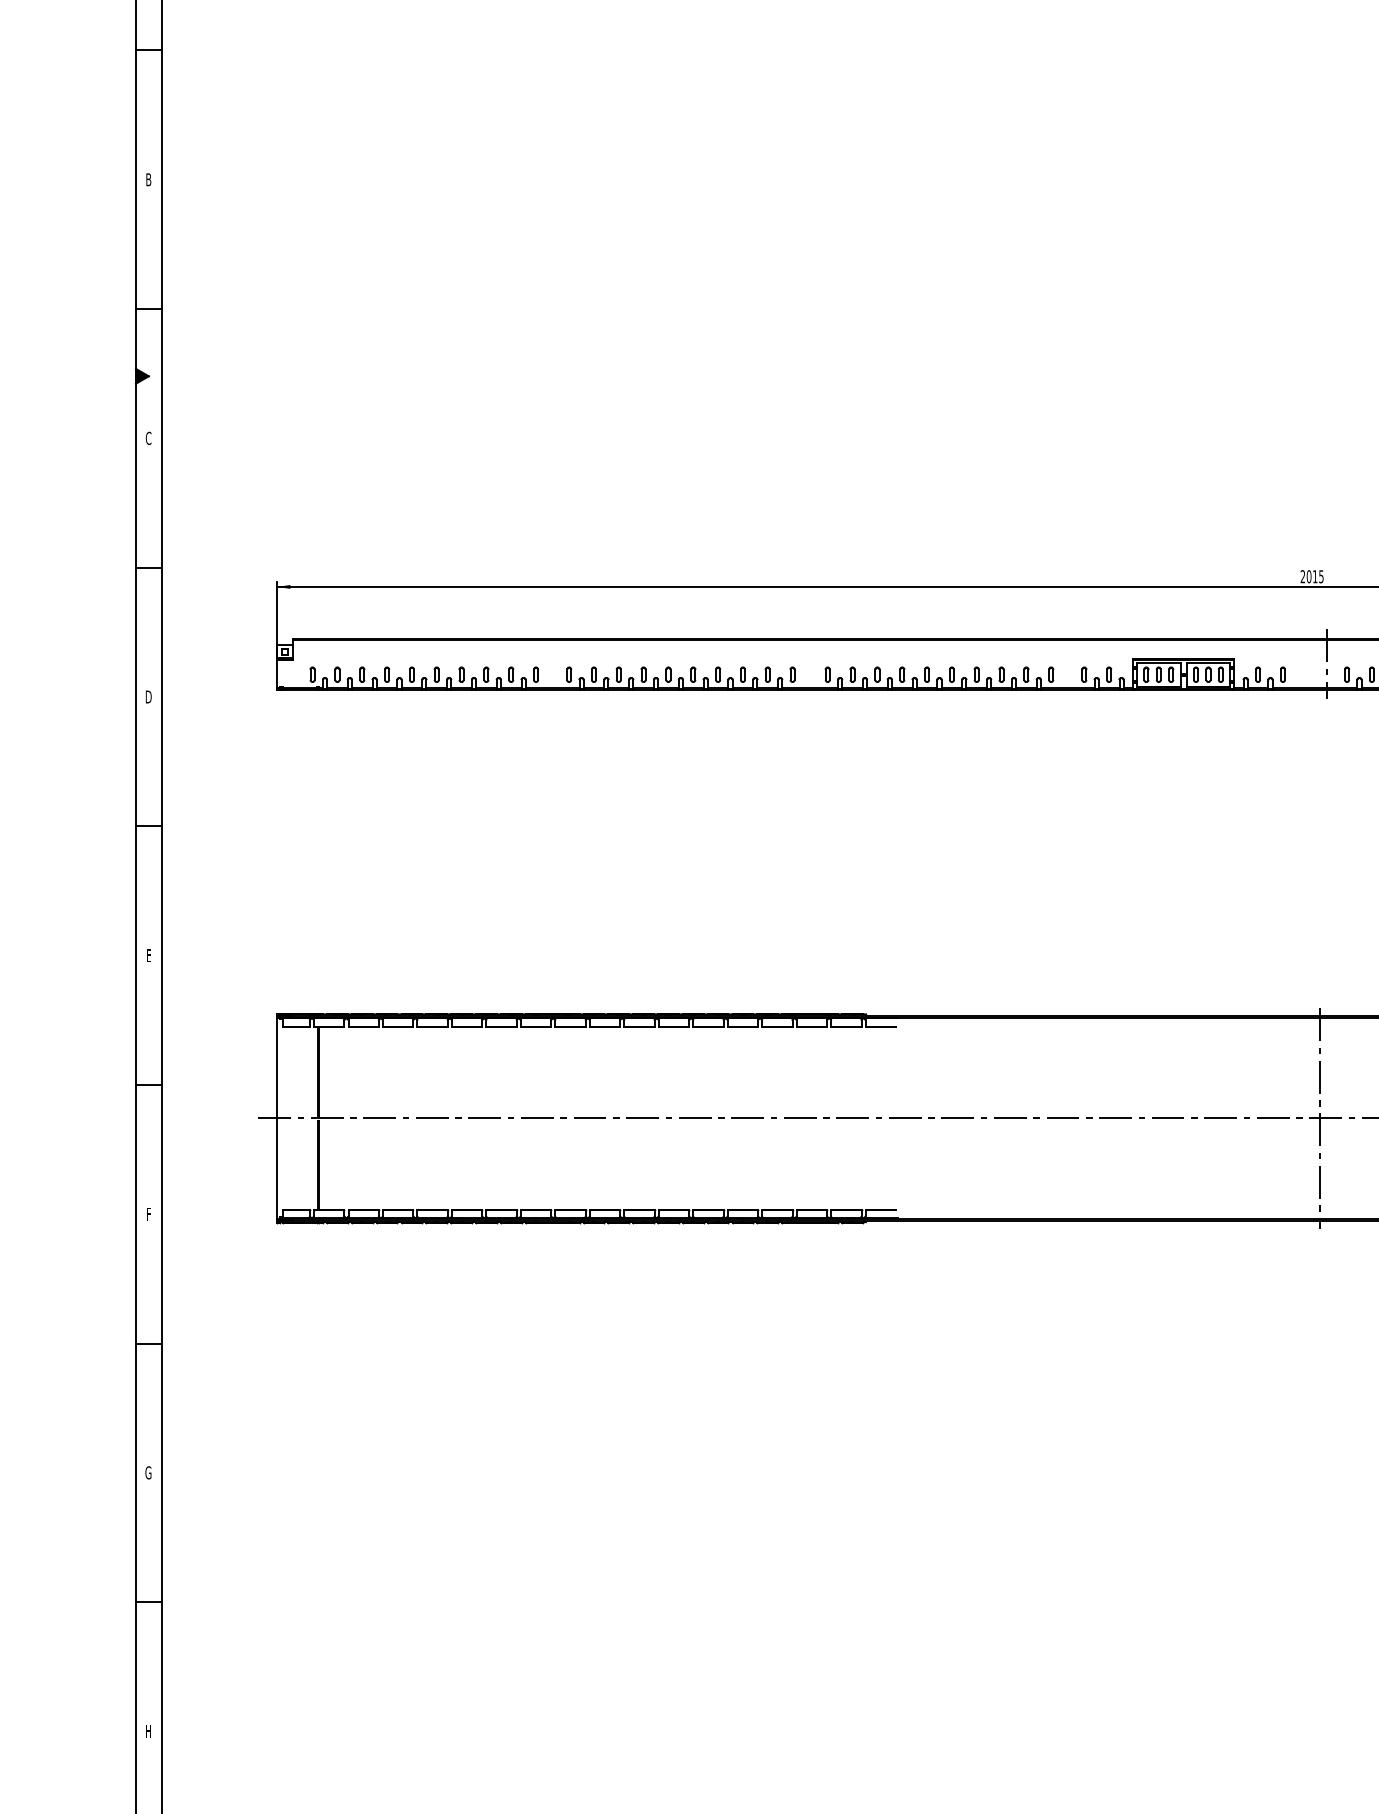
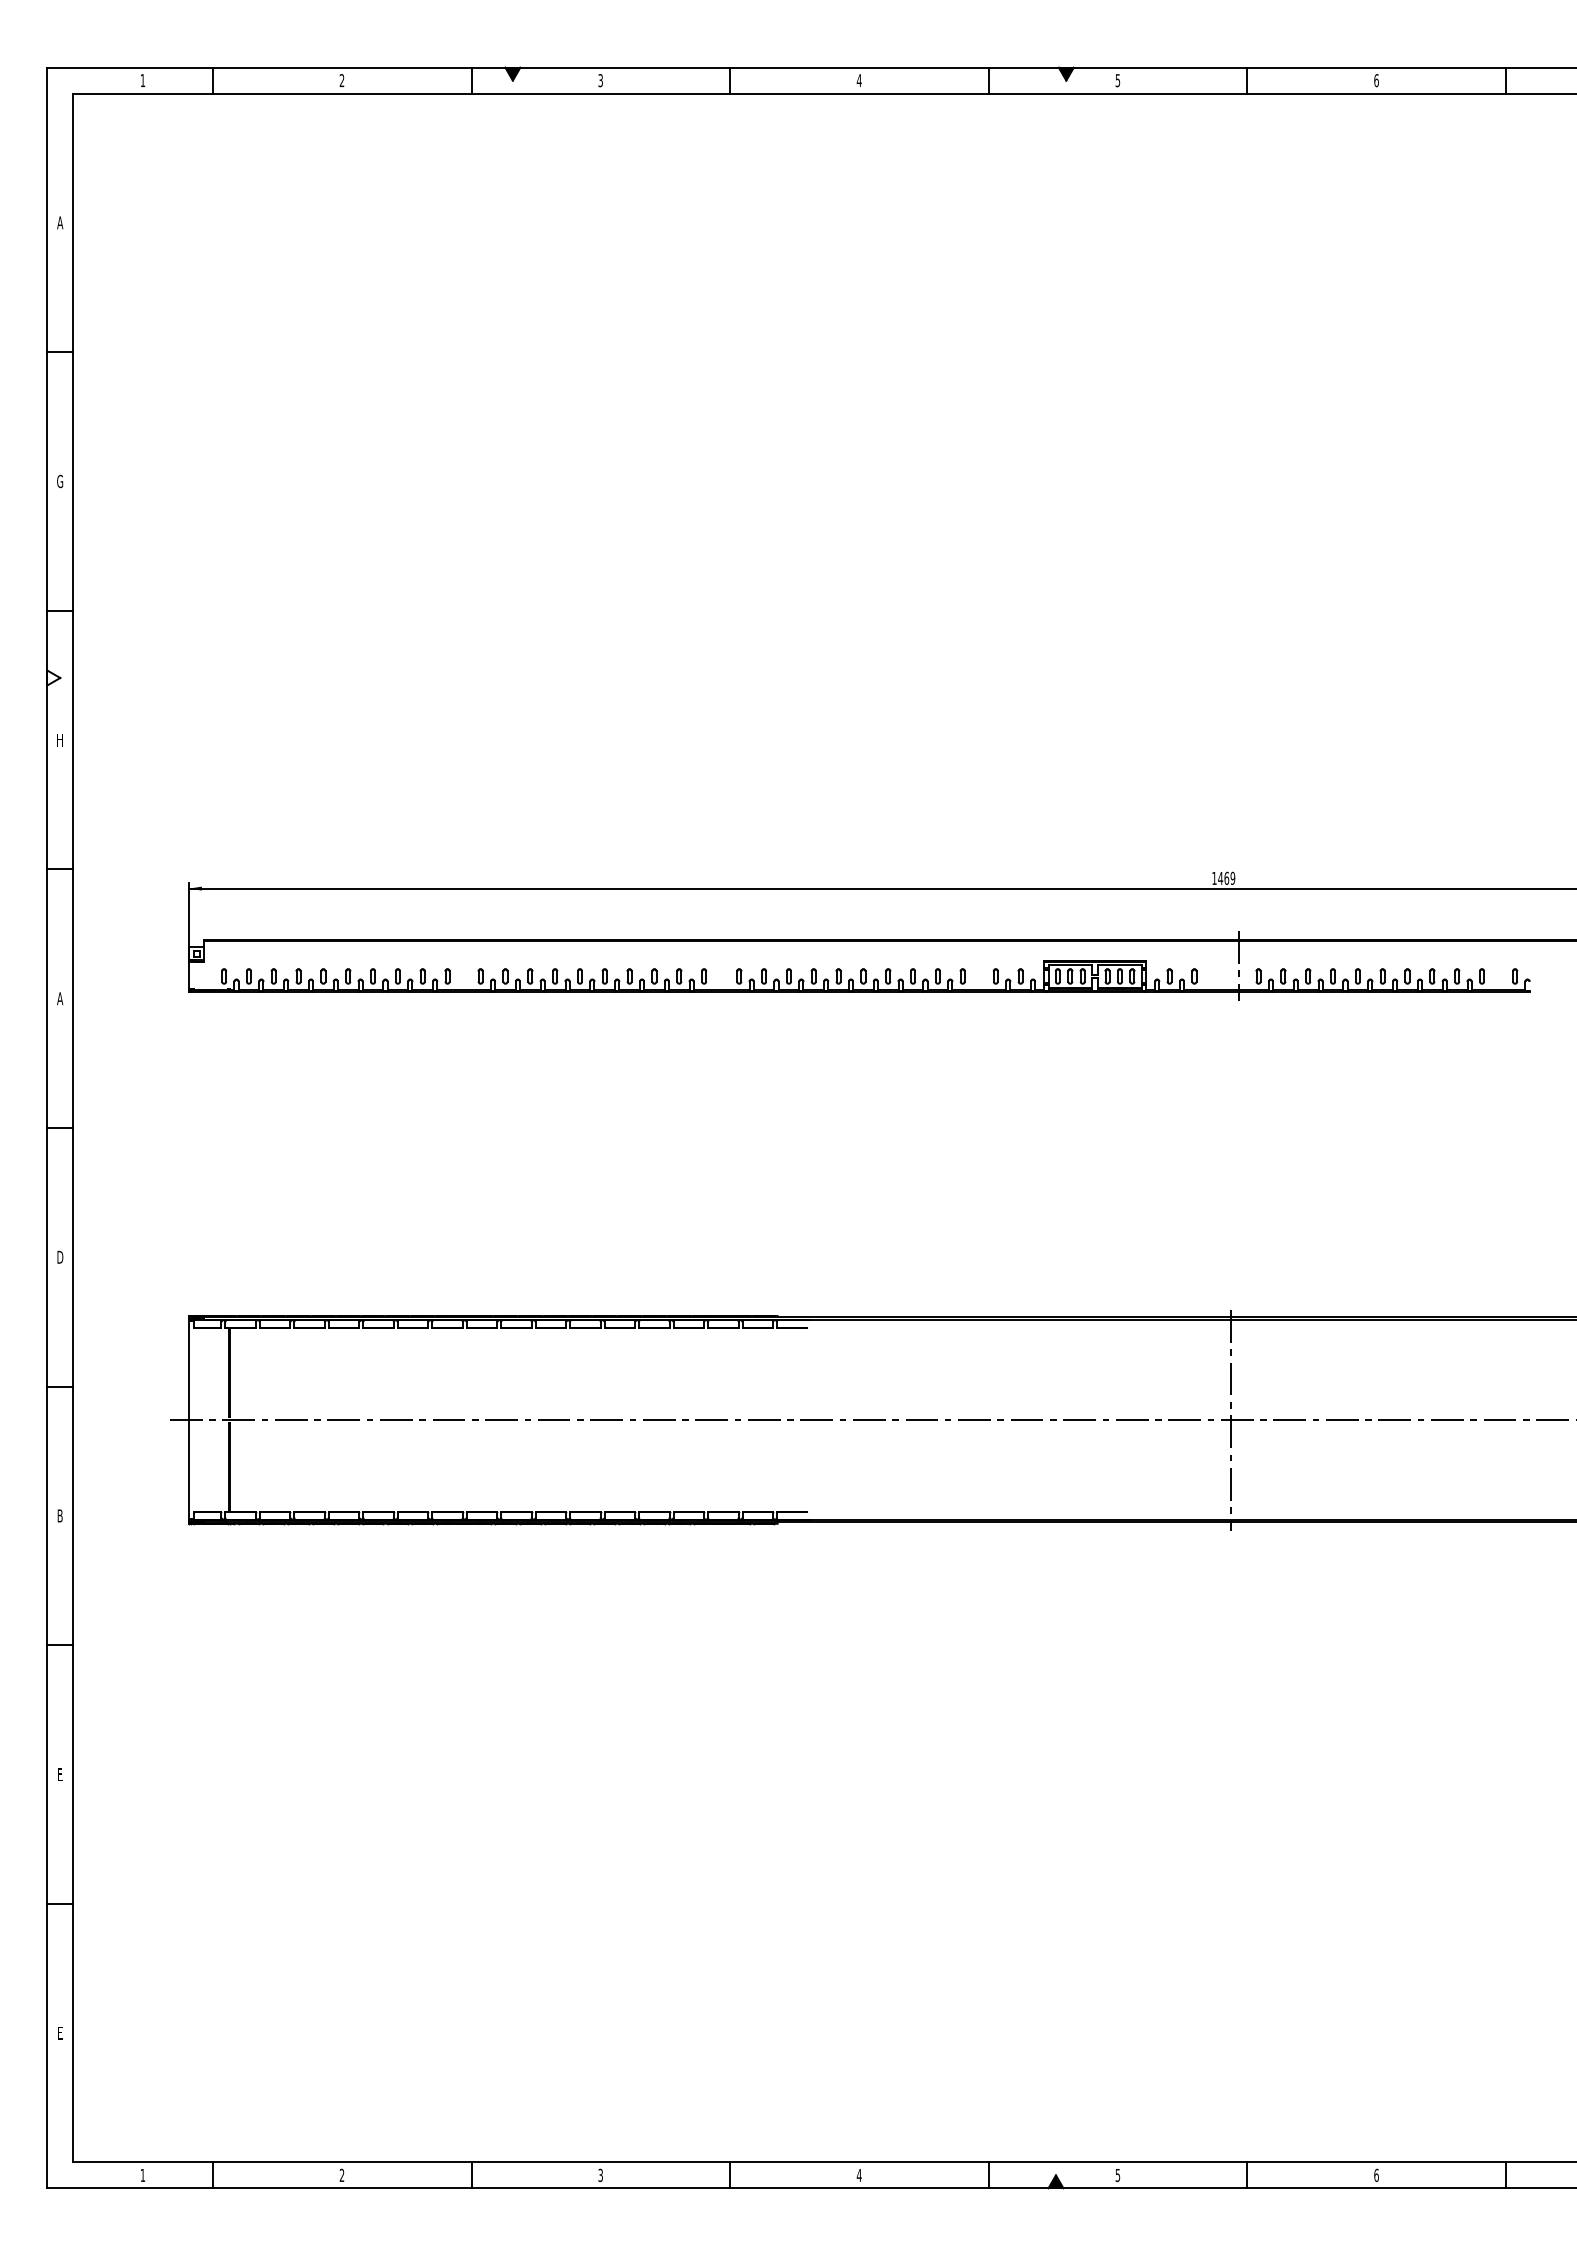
text: (148, 179) -> (60, 481), B -> G
fill: (141, 375) -> (53, 677), removed
text: (147, 437) -> (59, 739), C -> H
text: (1311, 575) -> (1223, 877), 2015 -> 1469
text: (148, 696) -> (60, 998), D -> A
text: (148, 954) -> (60, 1256), E -> D
text: (147, 1213) -> (59, 1515), F -> B
text: (147, 1472) -> (59, 1774), G -> E
text: (147, 1731) -> (59, 2033), H -> E

